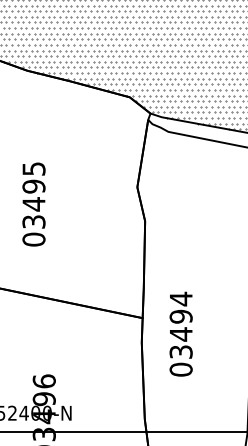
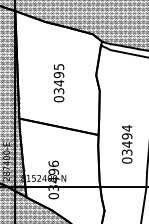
text: (32, 205) -> (58, 83), moved
text: (181, 334) -> (127, 144), moved

